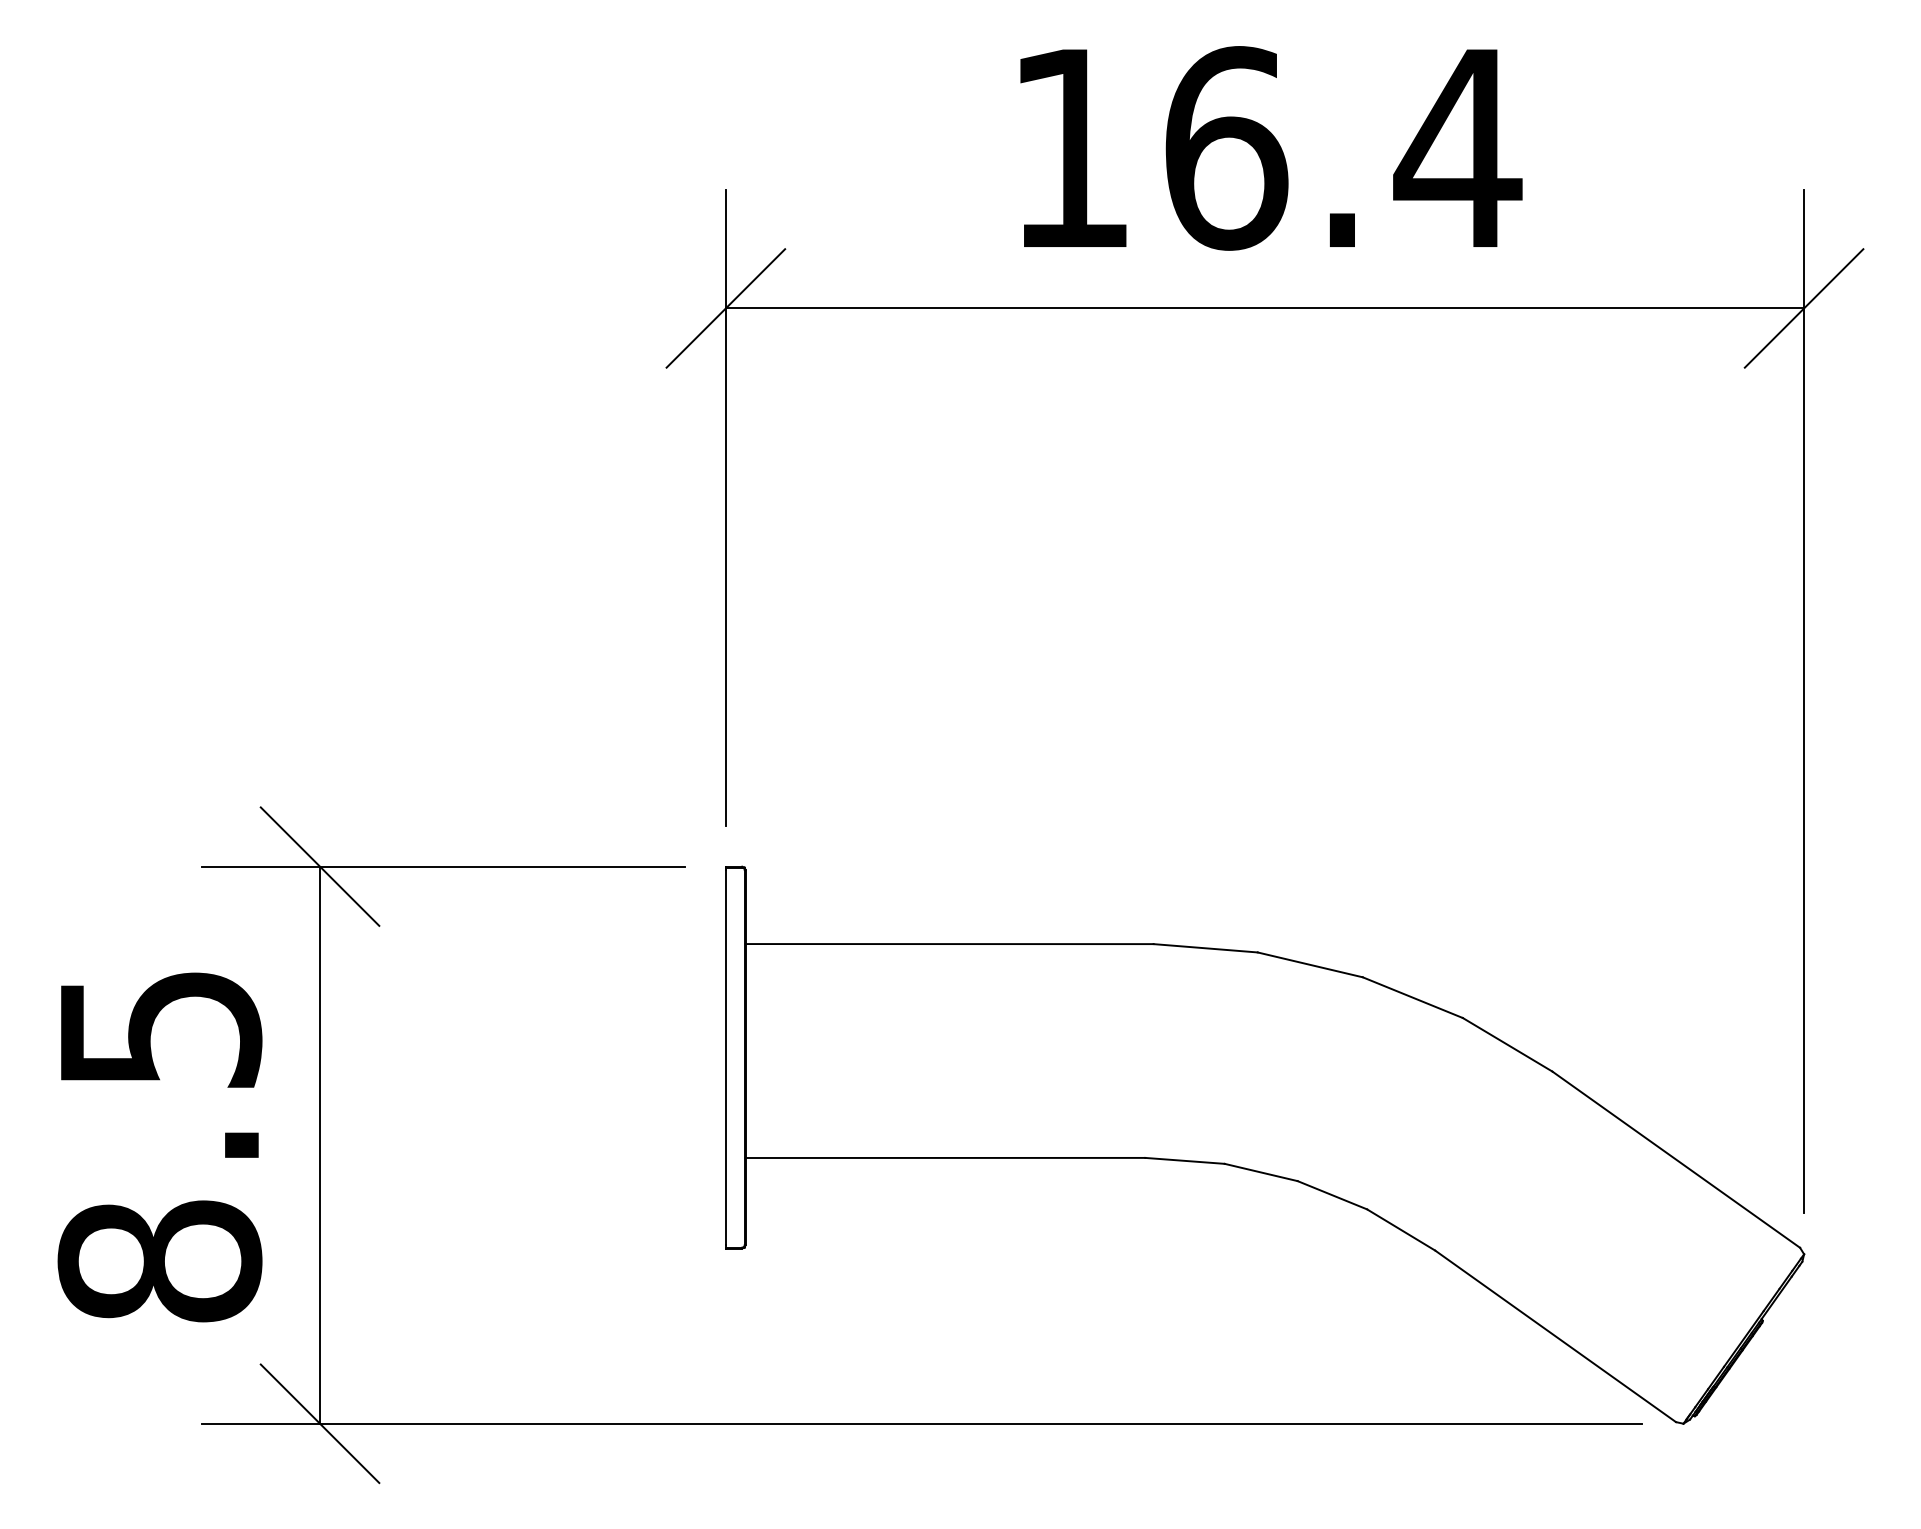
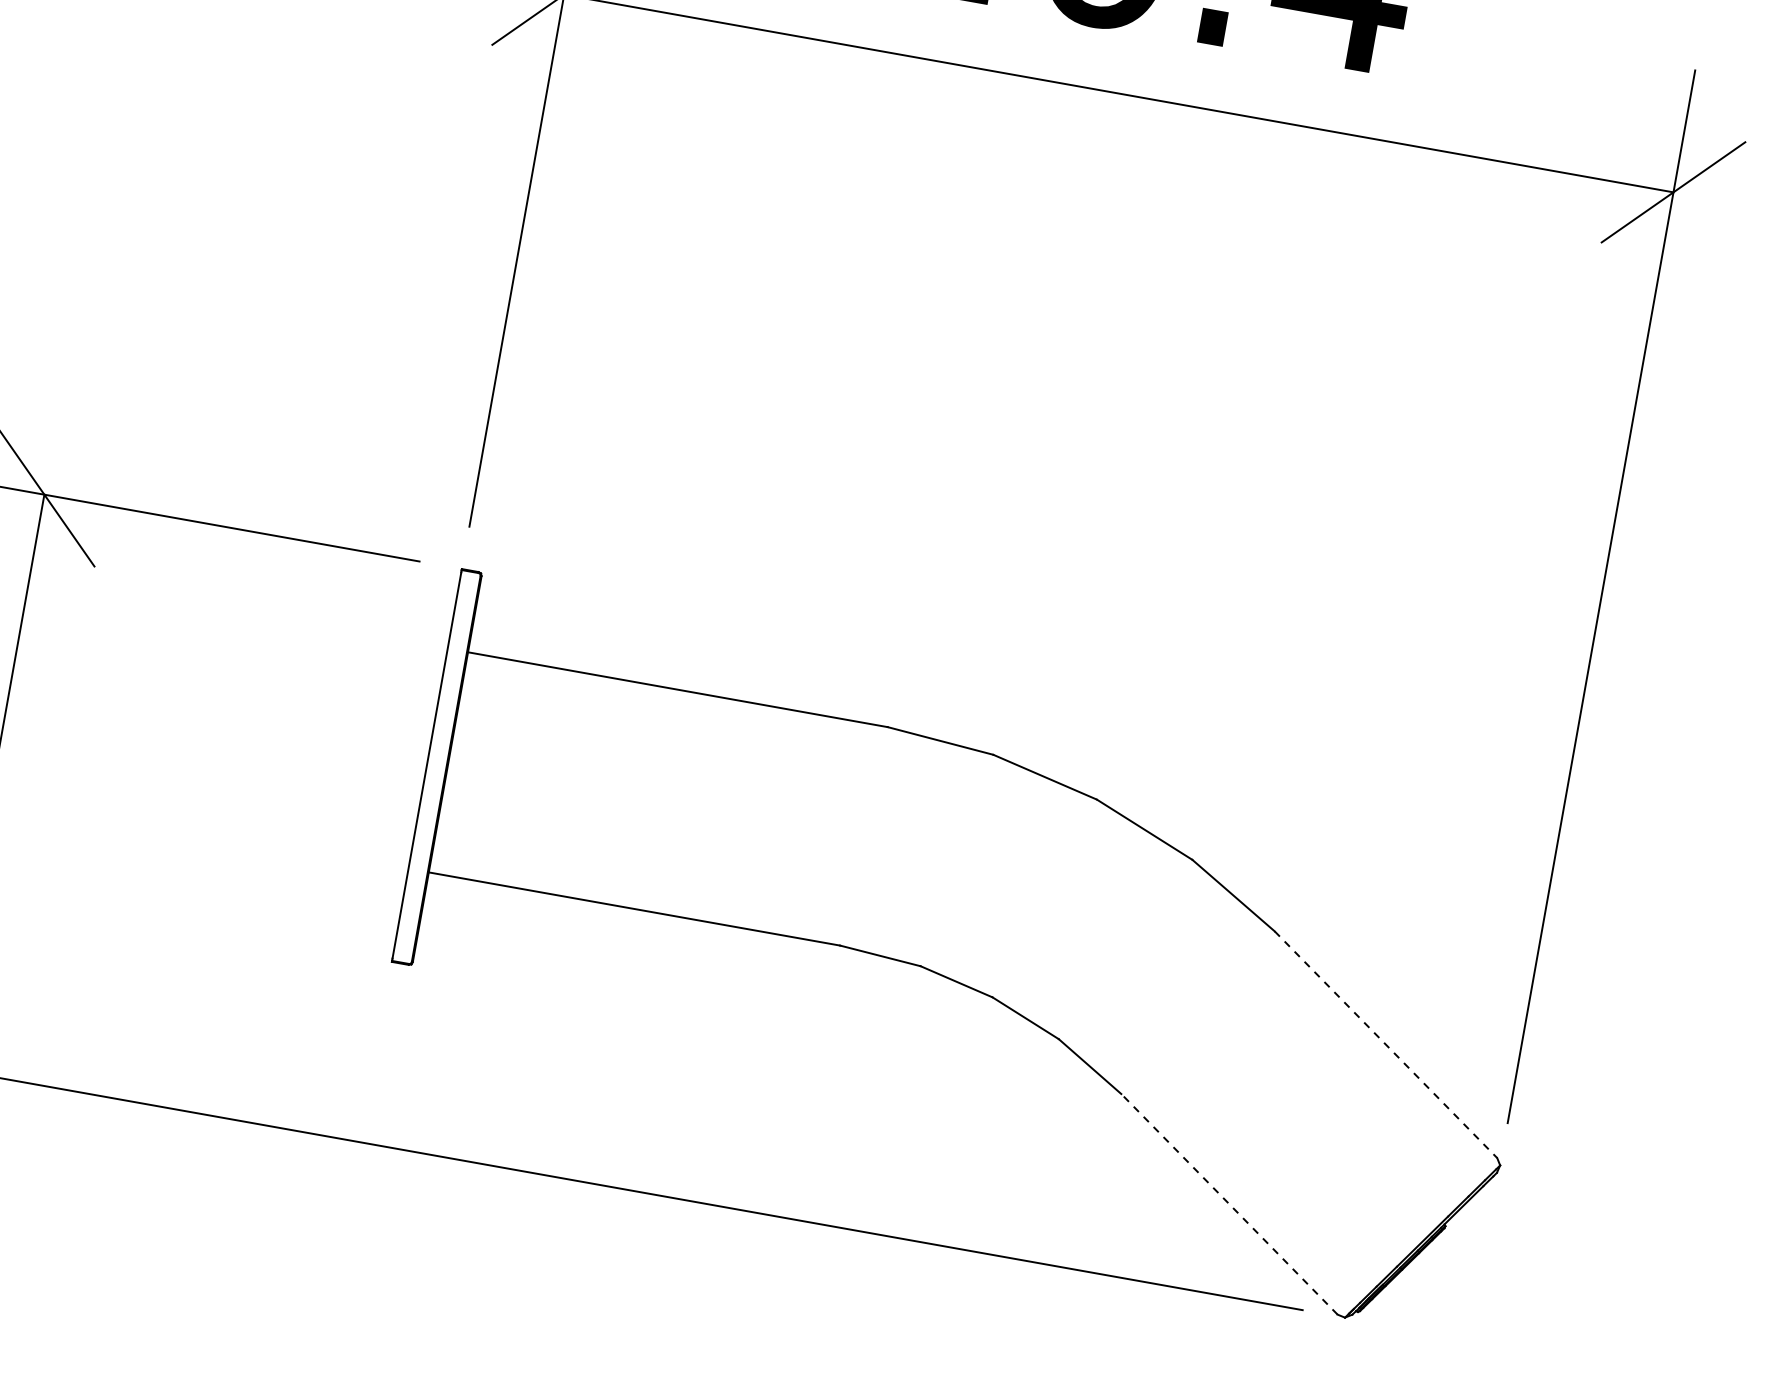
line: (1676, 1159) -> (1386, 1044), solid -> dashed
line: (1555, 1336) -> (1229, 1204), solid -> dashed

